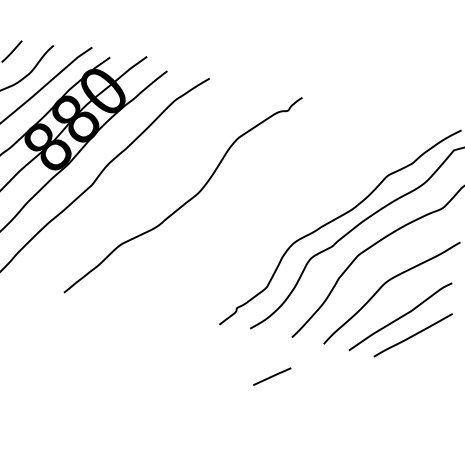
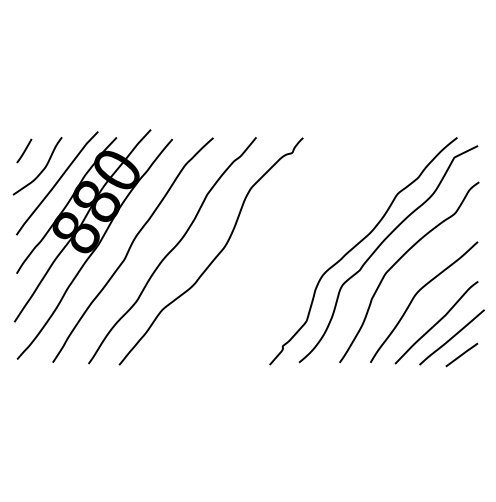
curve: (143, 185) -> (172, 250), added
line: (271, 376) -> (461, 354), moved

